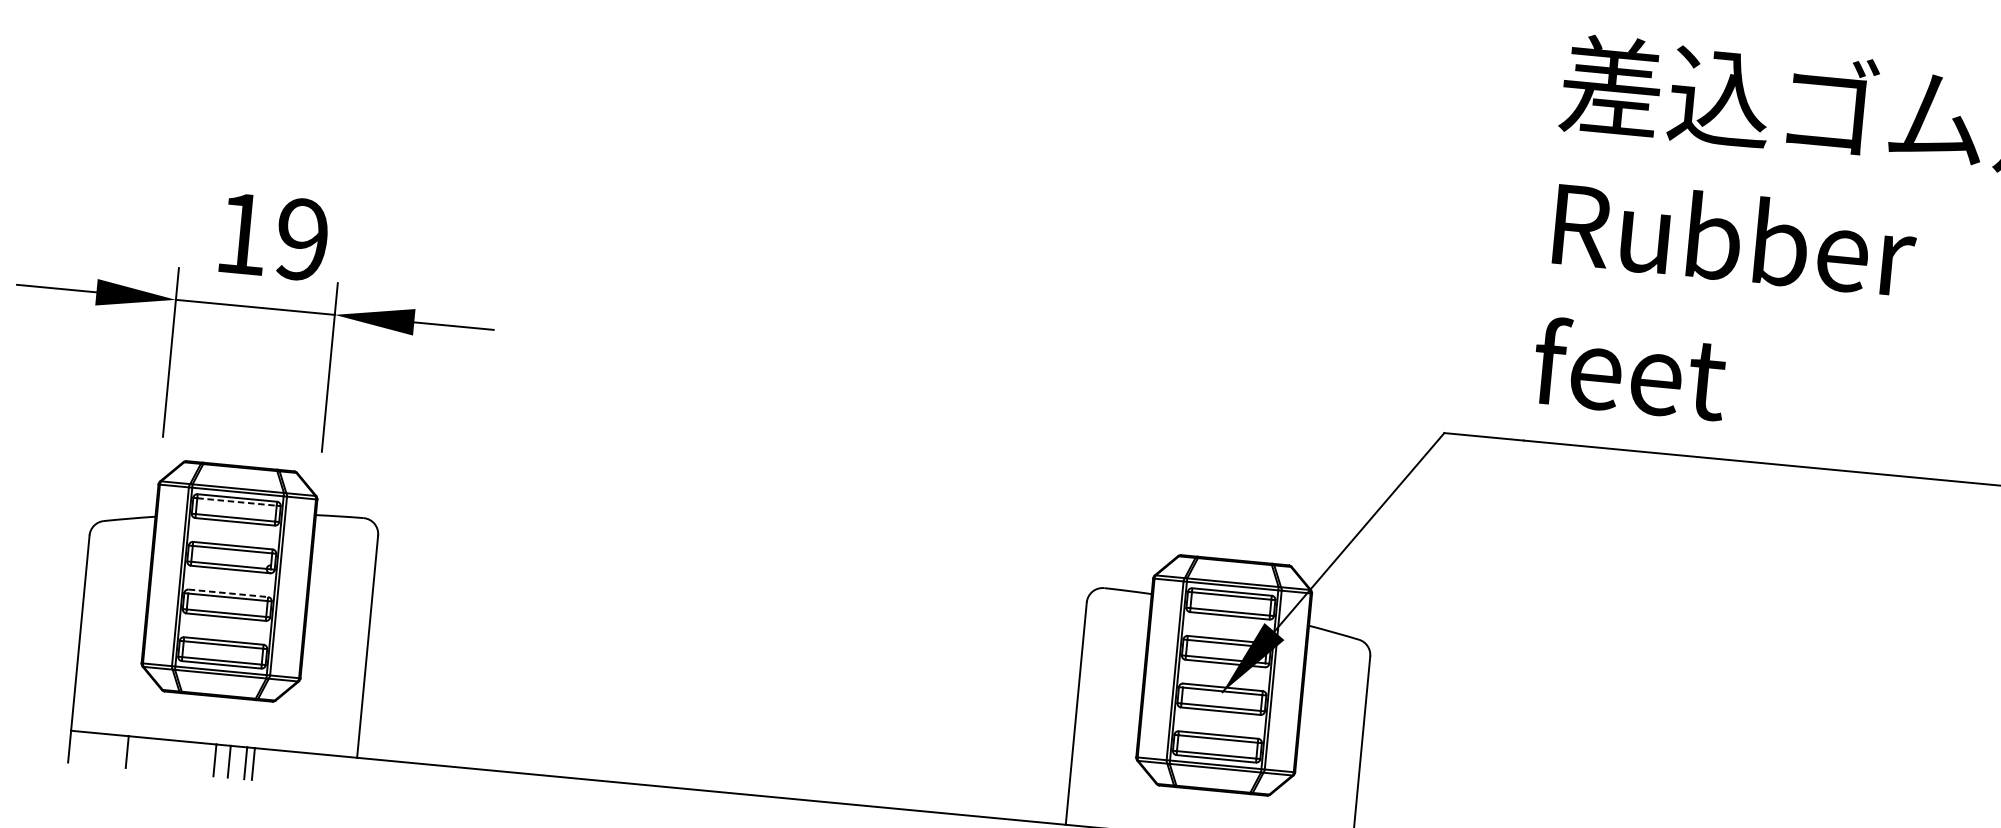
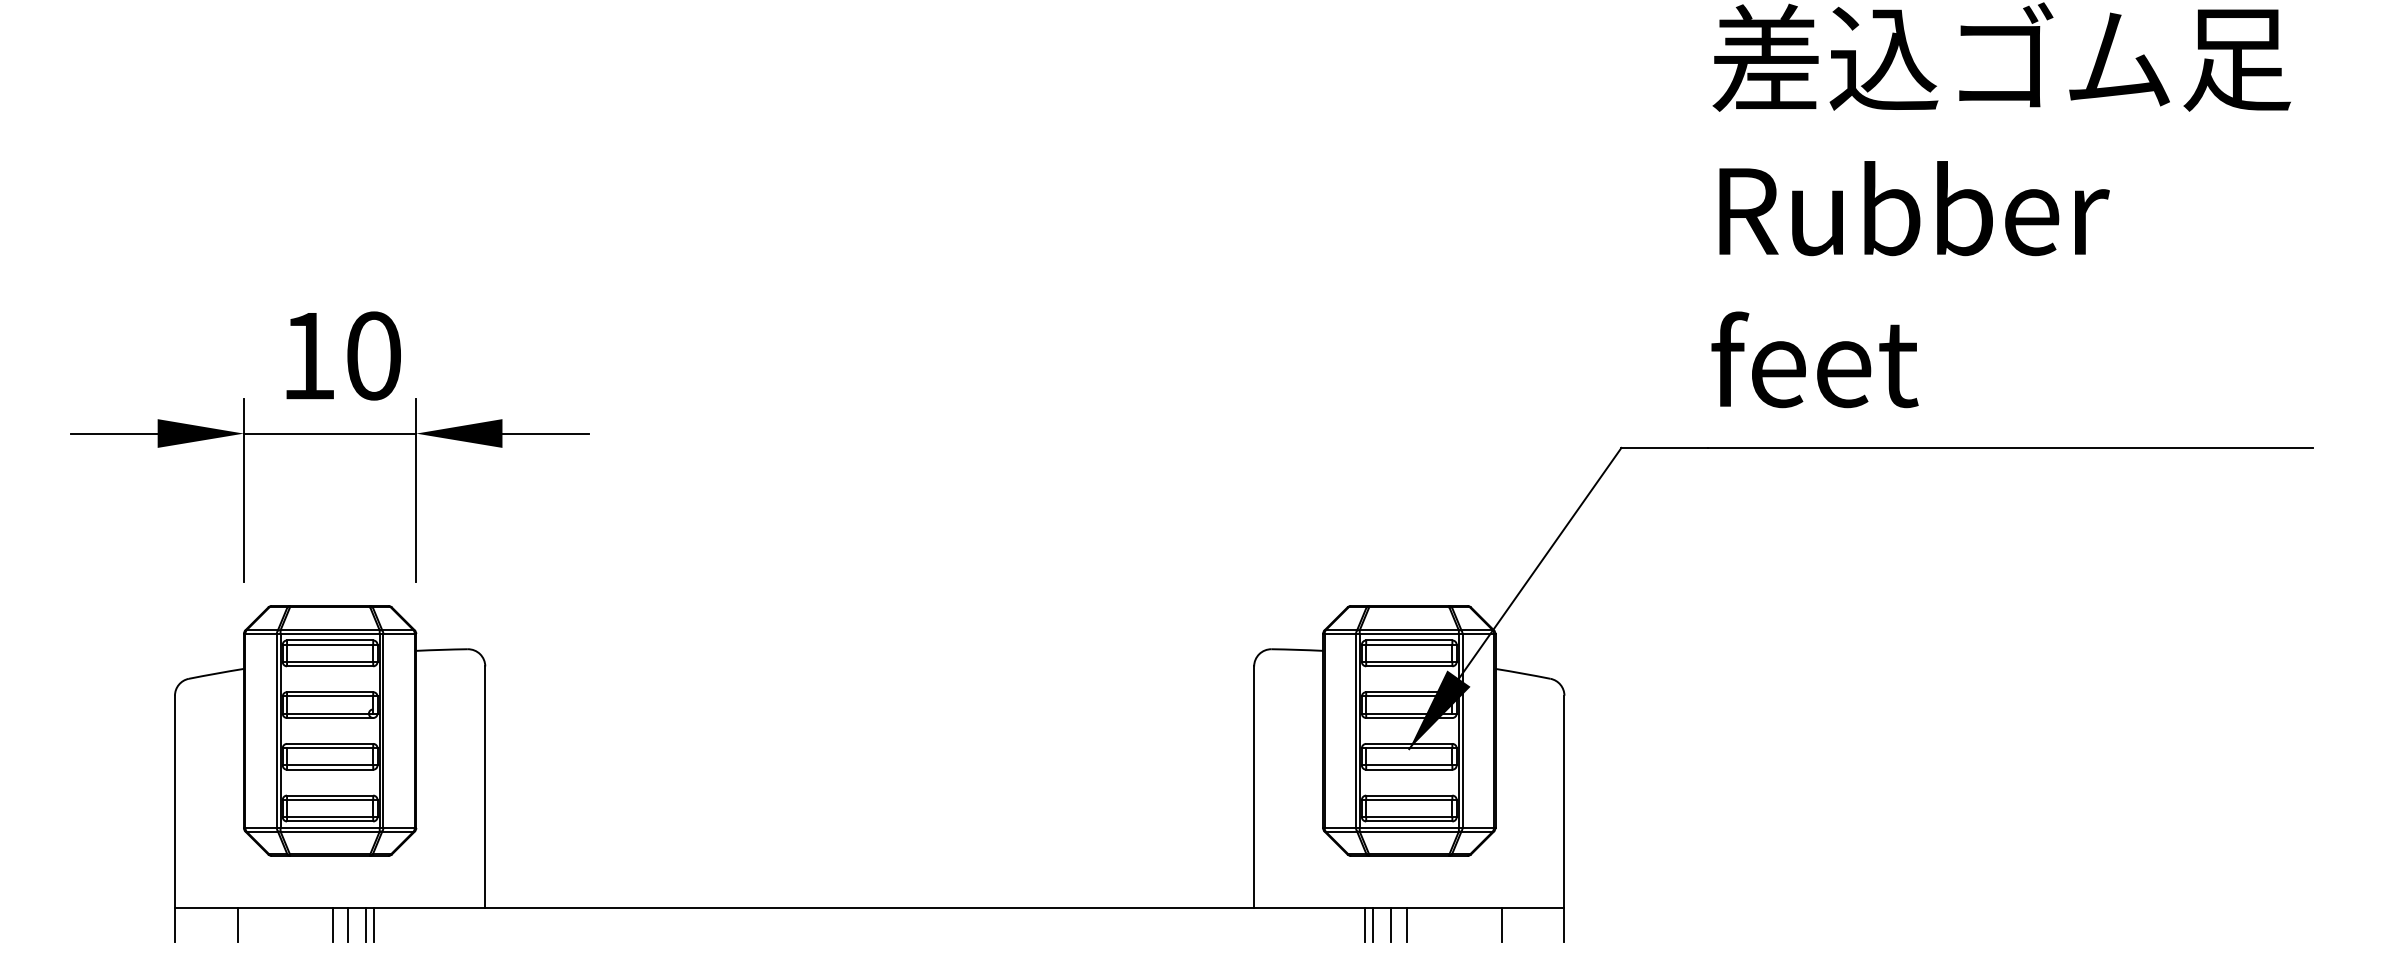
text: (302, 239) -> (373, 355), 19 -> 10
line: (237, 501) -> (330, 644), dashed -> solid
line: (228, 593) -> (330, 743), dashed -> solid

